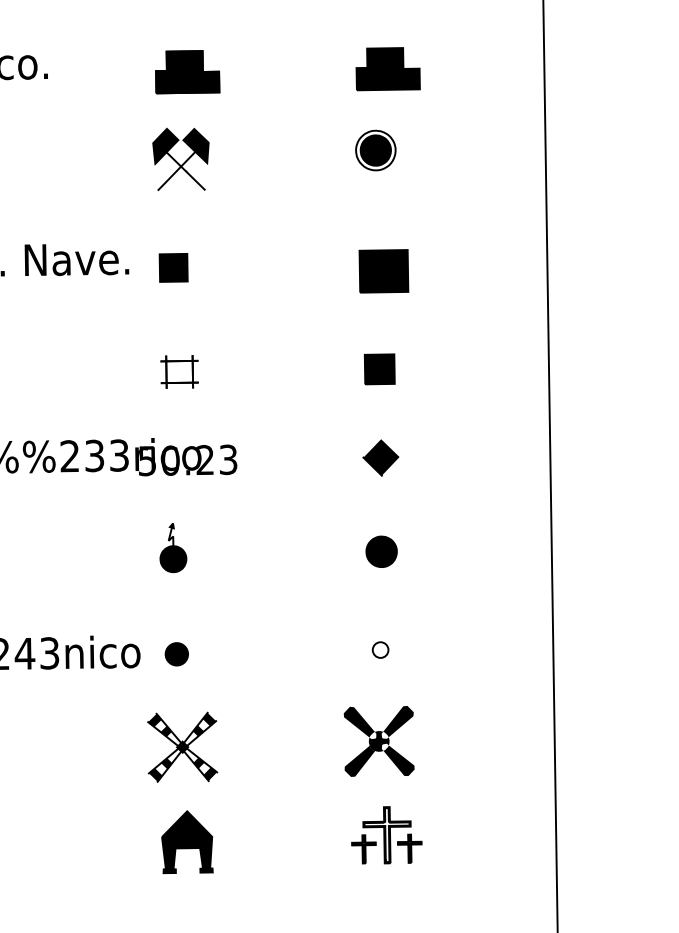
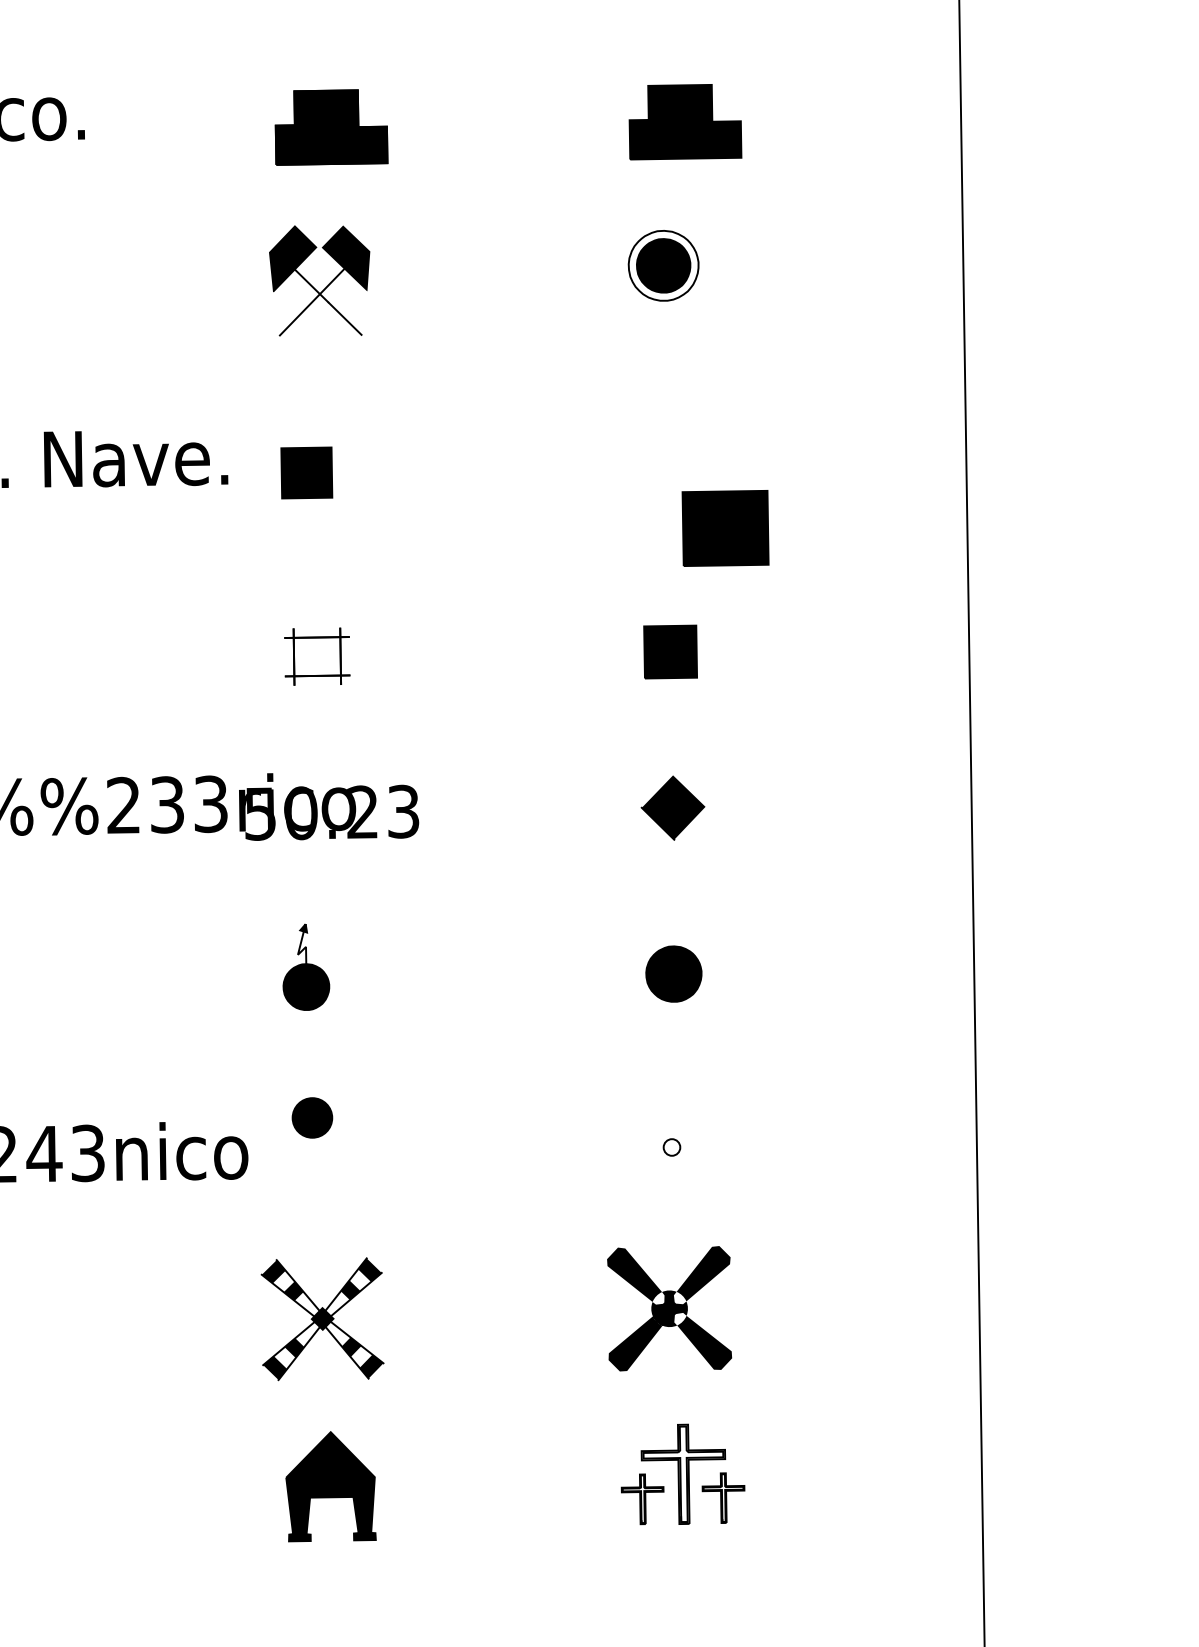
part: (383, 271) -> (724, 528), moved
part: (380, 649) -> (671, 1146), size x0.6
part: (176, 654) -> (311, 1118), moved

